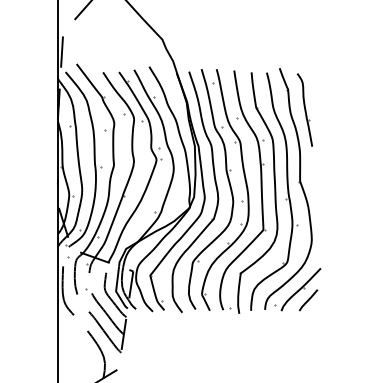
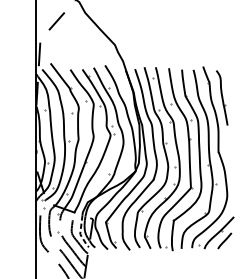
line: (116, 290) -> (80, 233), solid -> dashed

